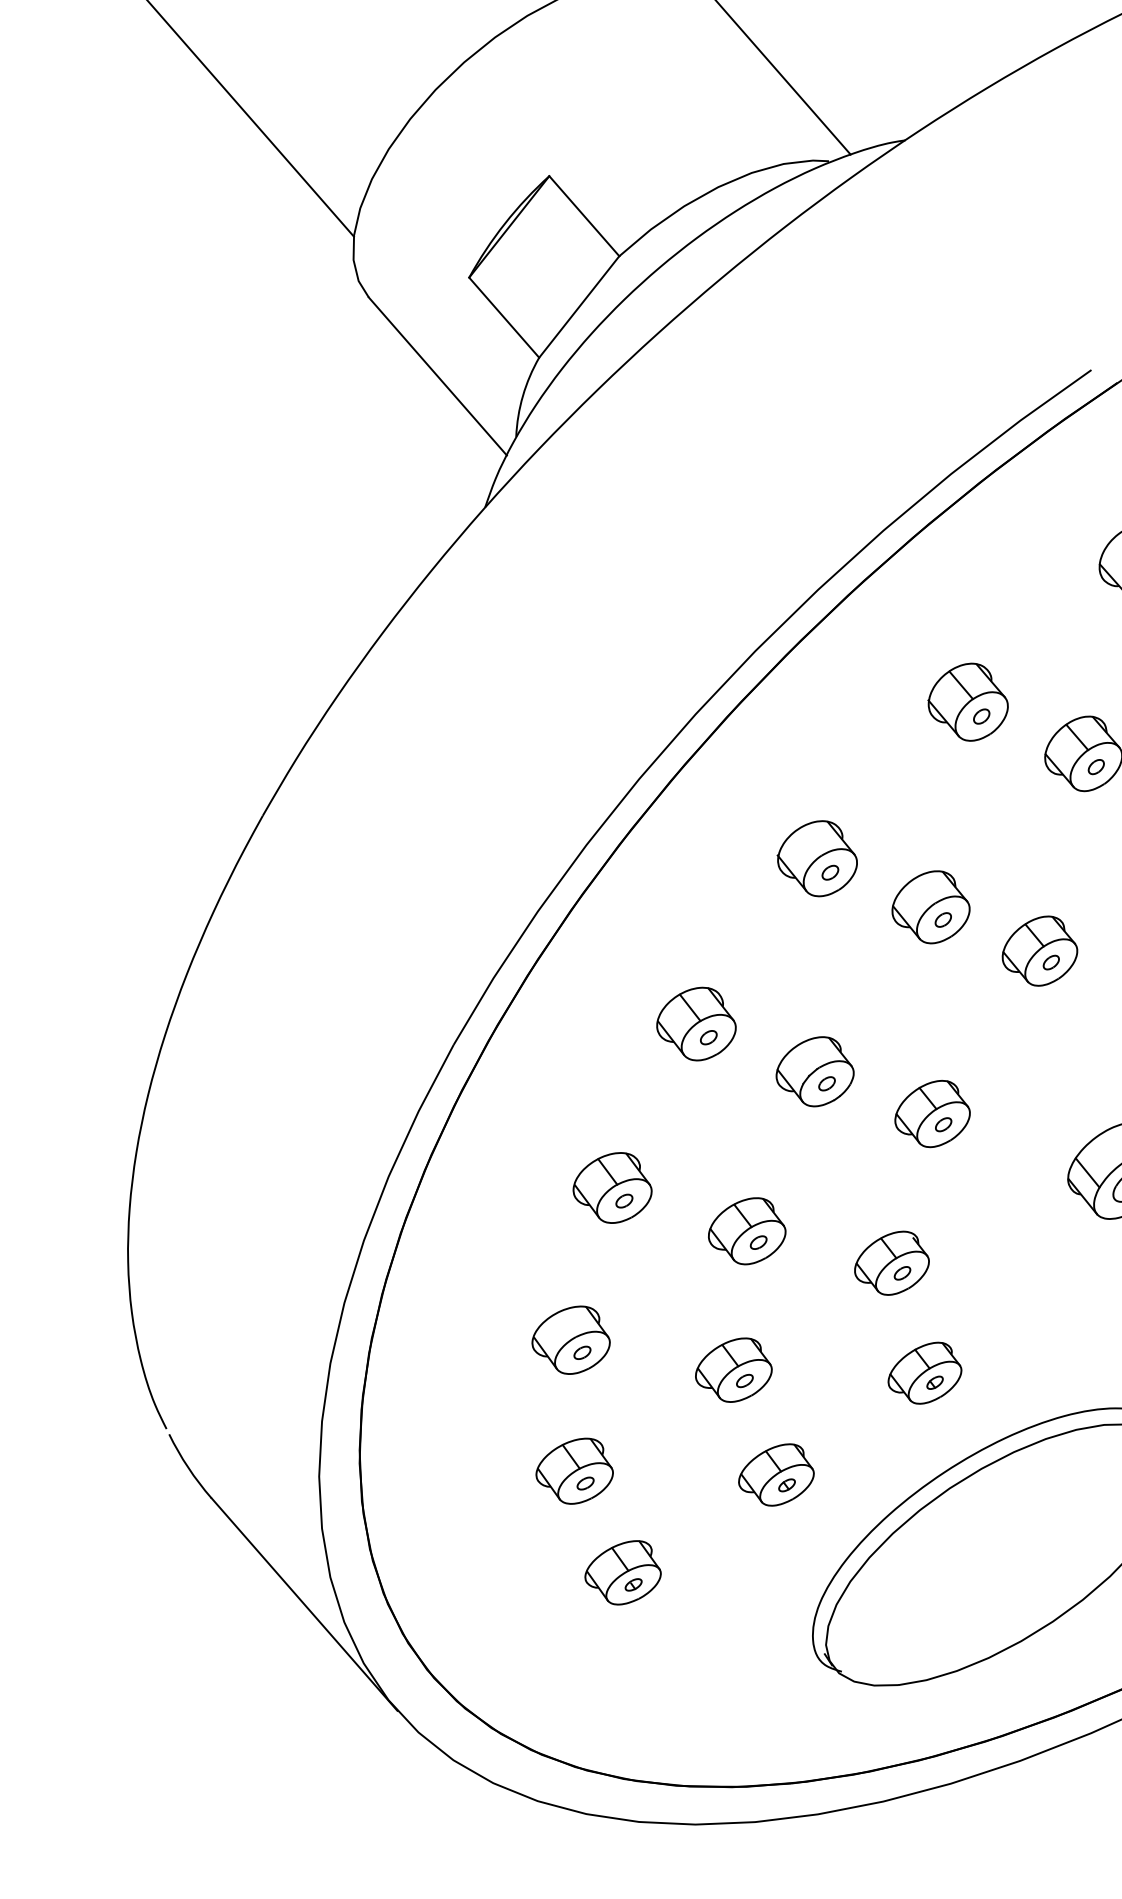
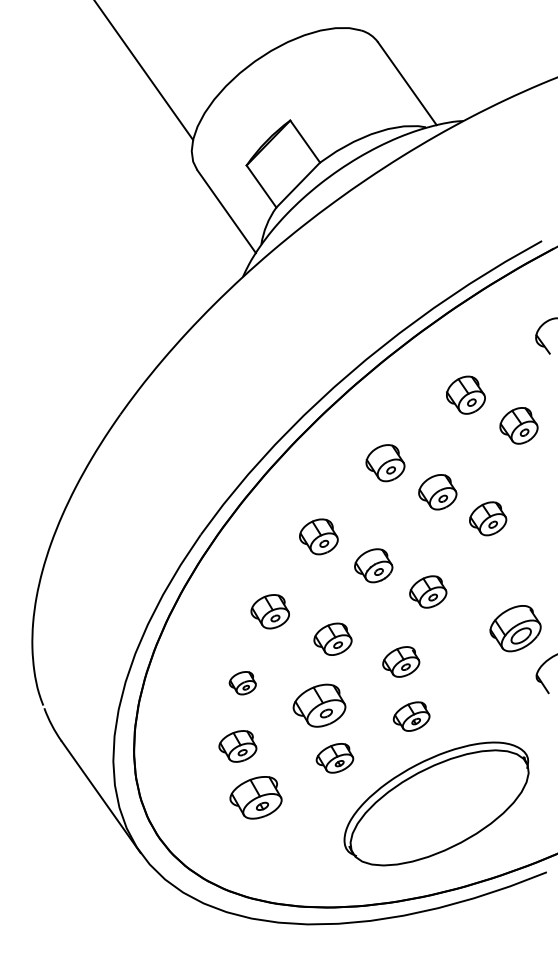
part: (570, 1341) -> (242, 683), size x0.7
part: (733, 1370) -> (319, 705), size x1.4
part: (623, 1572) -> (256, 797), size x1.4

